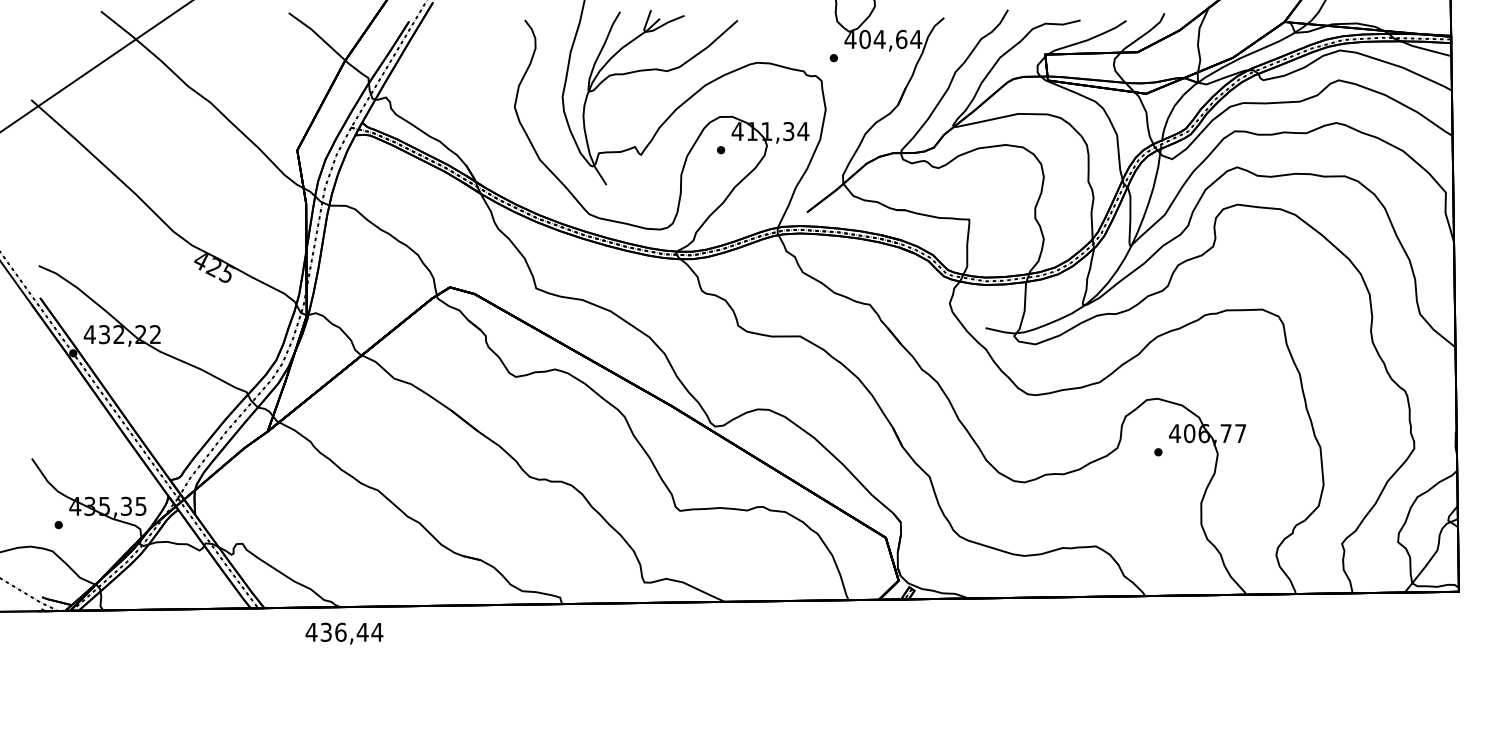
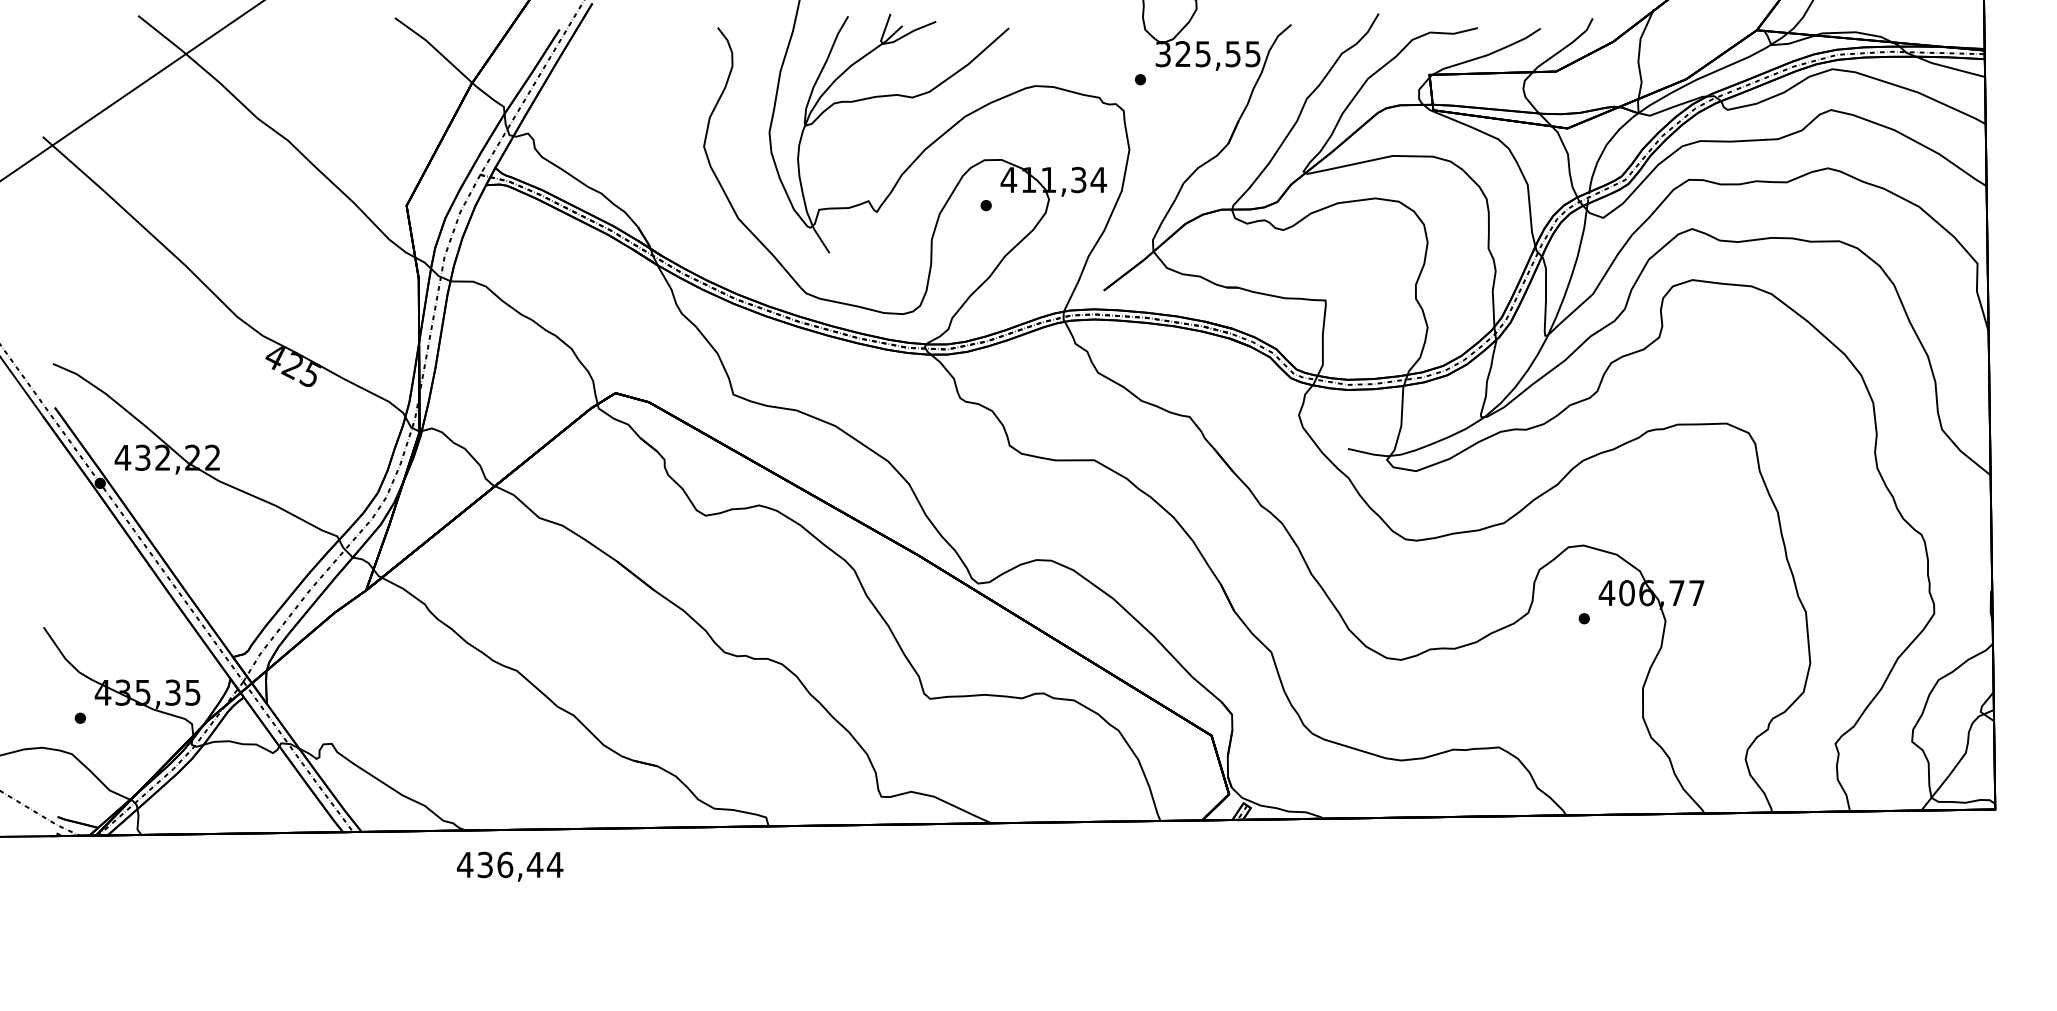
text: (882, 39) -> (1207, 54), 404,64 -> 325,55
text: (344, 633) -> (510, 866), moved

